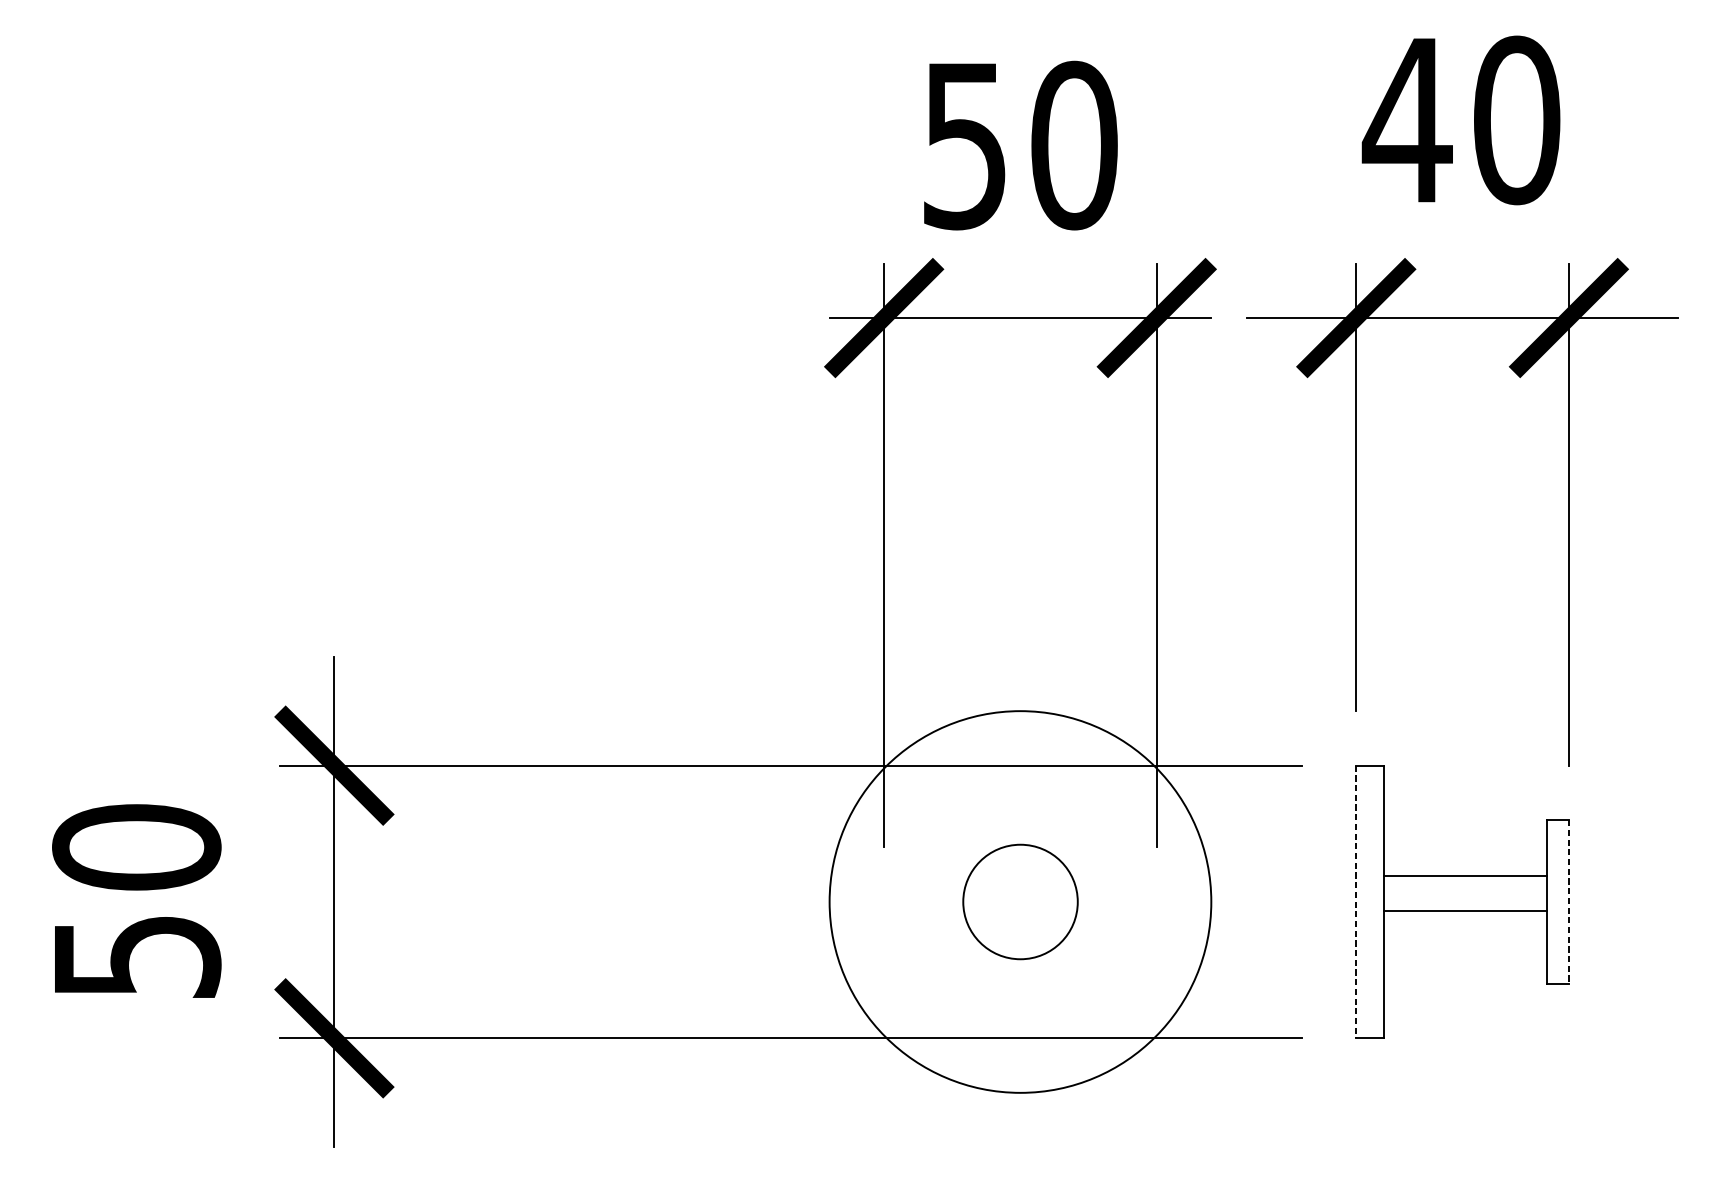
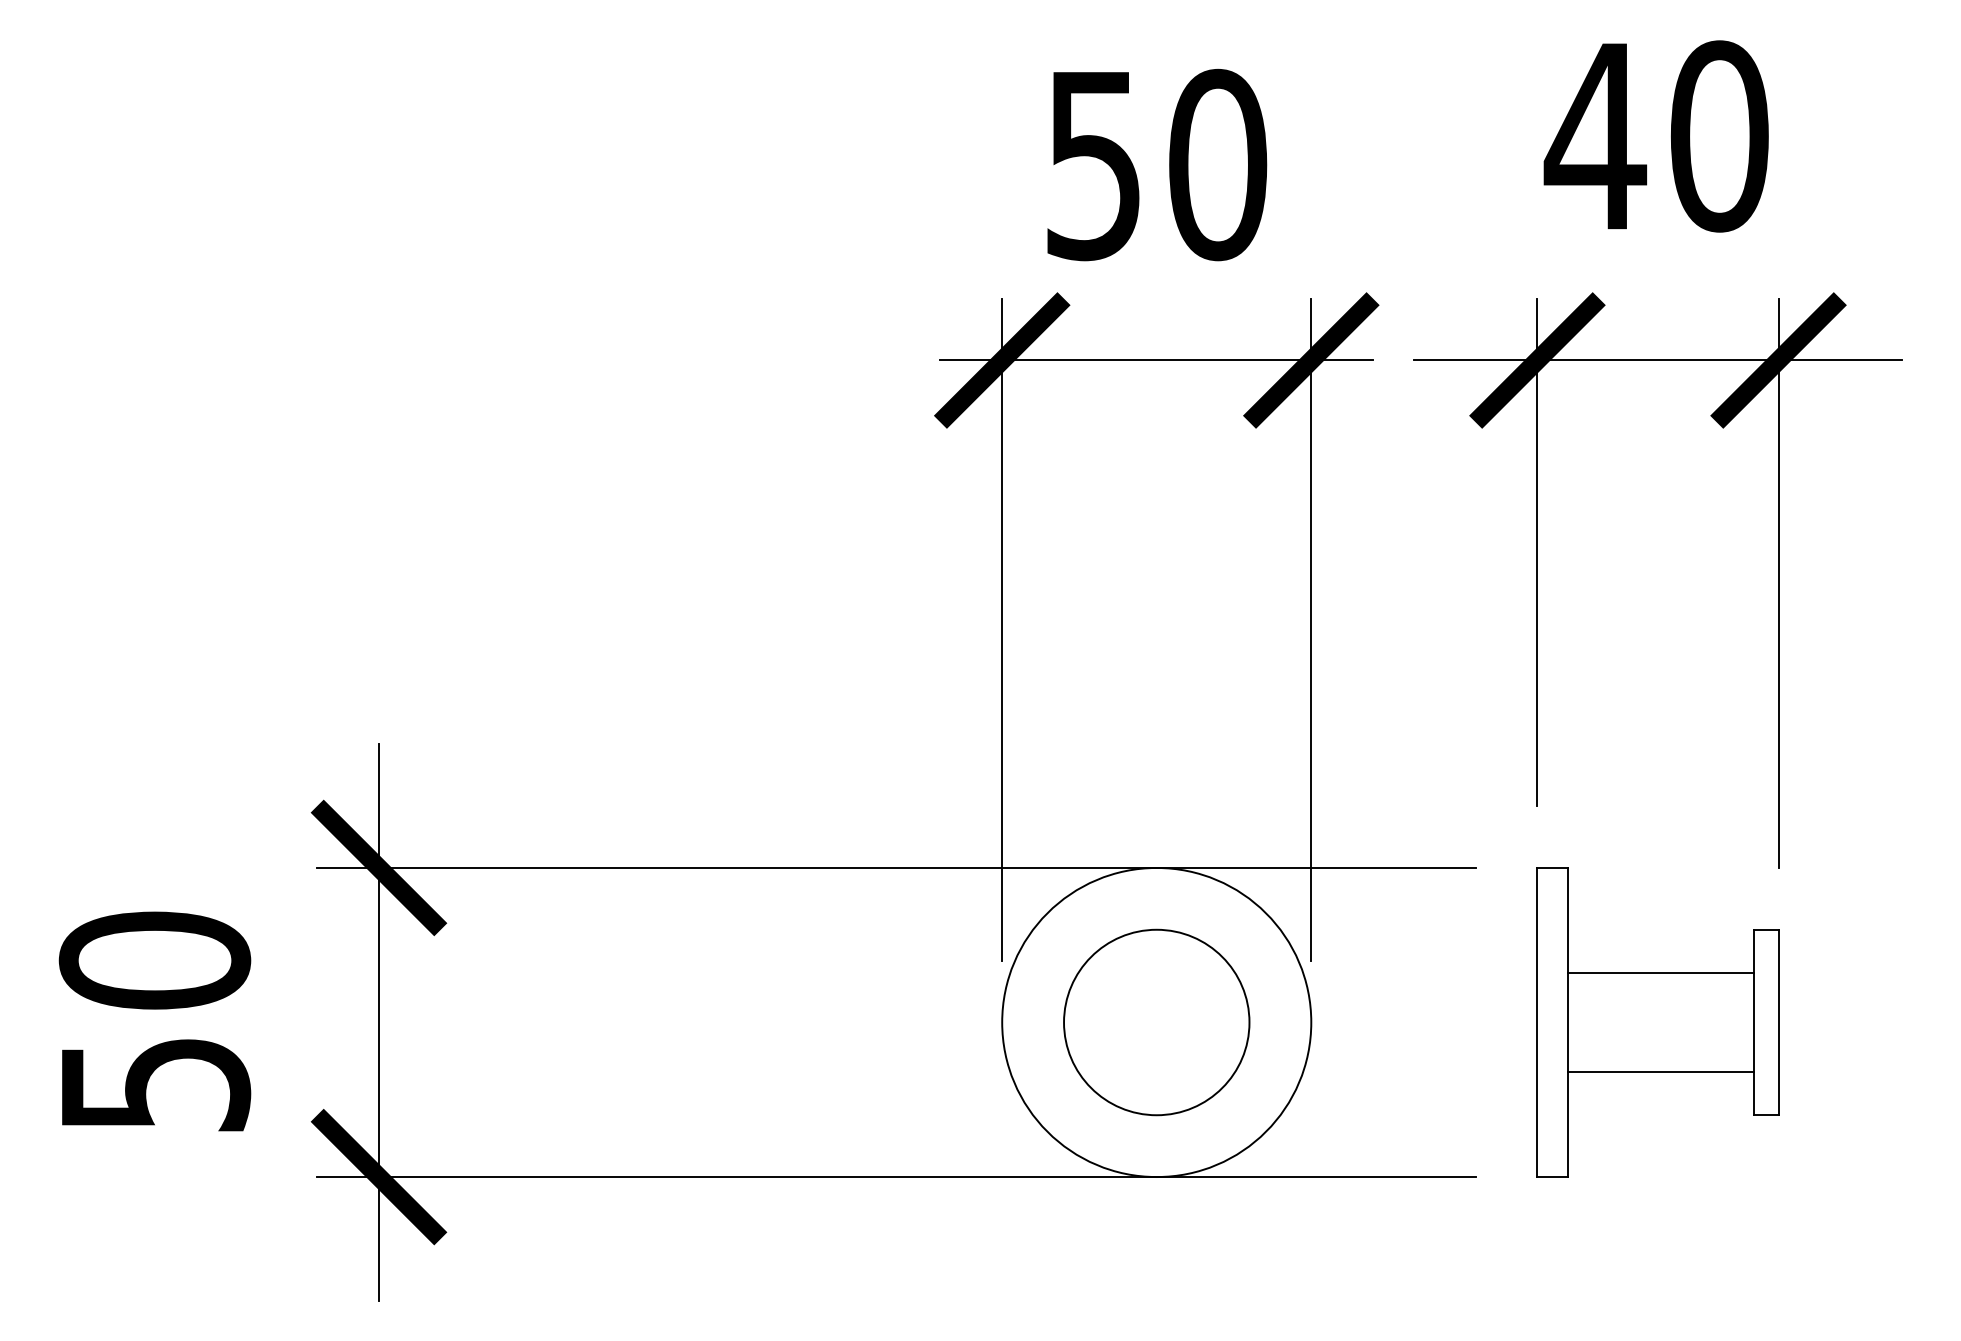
line: (1464, 875) -> (1660, 1071), moved
circle: (1020, 901) -> (1156, 1022), size x0.71
circle: (1020, 901) -> (1156, 1022), size x1.43
line: (1356, 901) -> (1537, 1022), dashed -> solid
line: (1568, 901) -> (1778, 1022), dashed -> solid
line: (1464, 911) -> (1660, 973), moved

